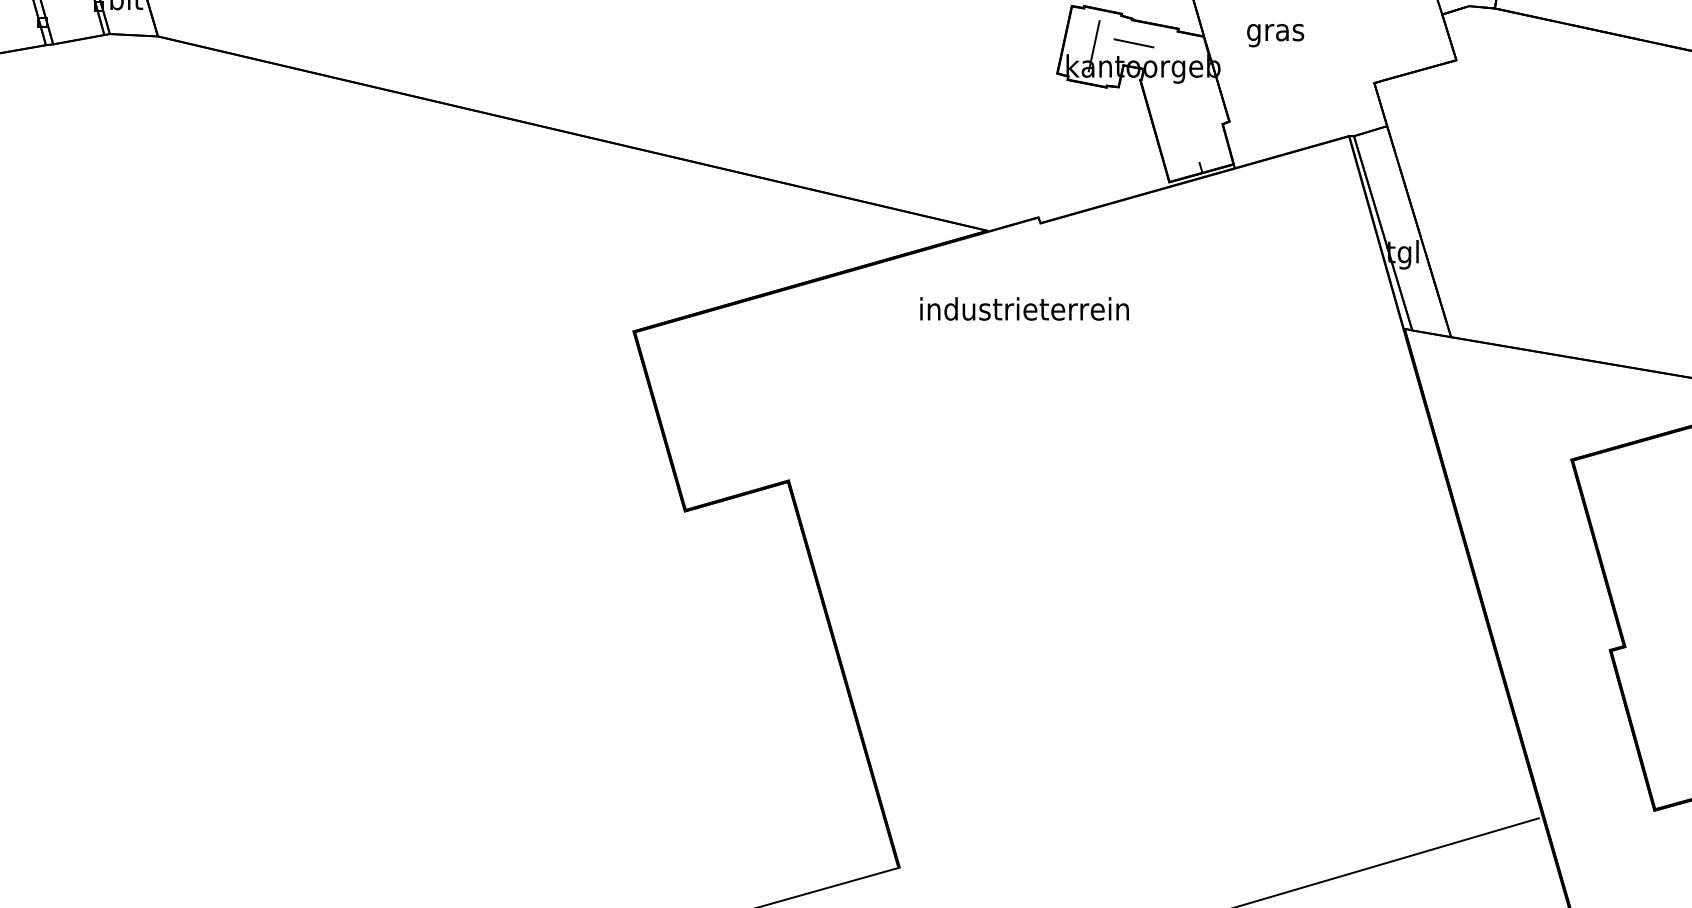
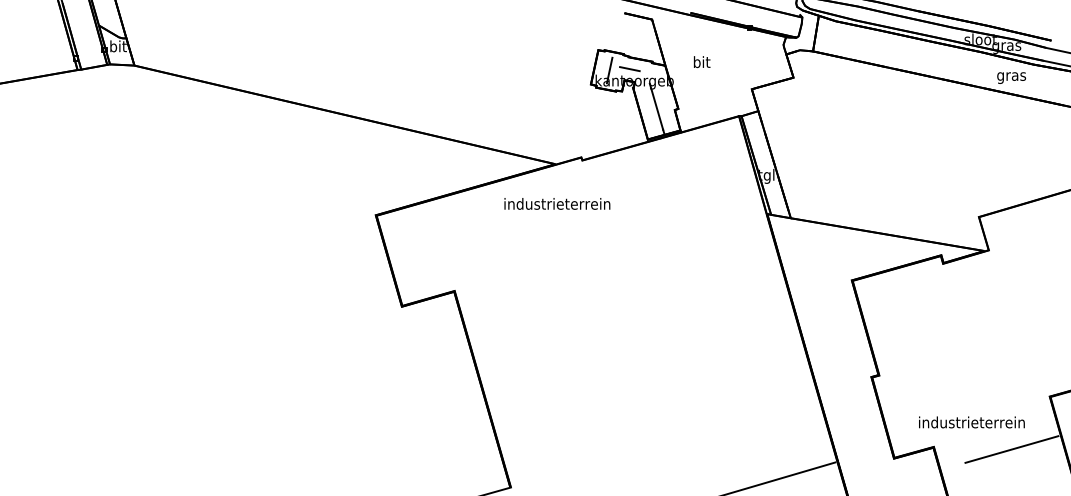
text: (1275, 32) -> (701, 63), gras -> bit
line: (1186, 117) -> (656, 106), added
text: (1024, 308) -> (557, 203), moved

